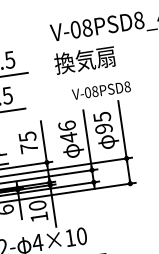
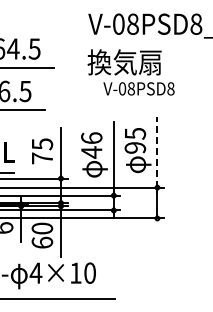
text: (100, 90) -> (138, 88), moved
line: (122, 129) -> (157, 152), solid -> dashed
text: (39, 216) -> (42, 242), 10 -> 60

